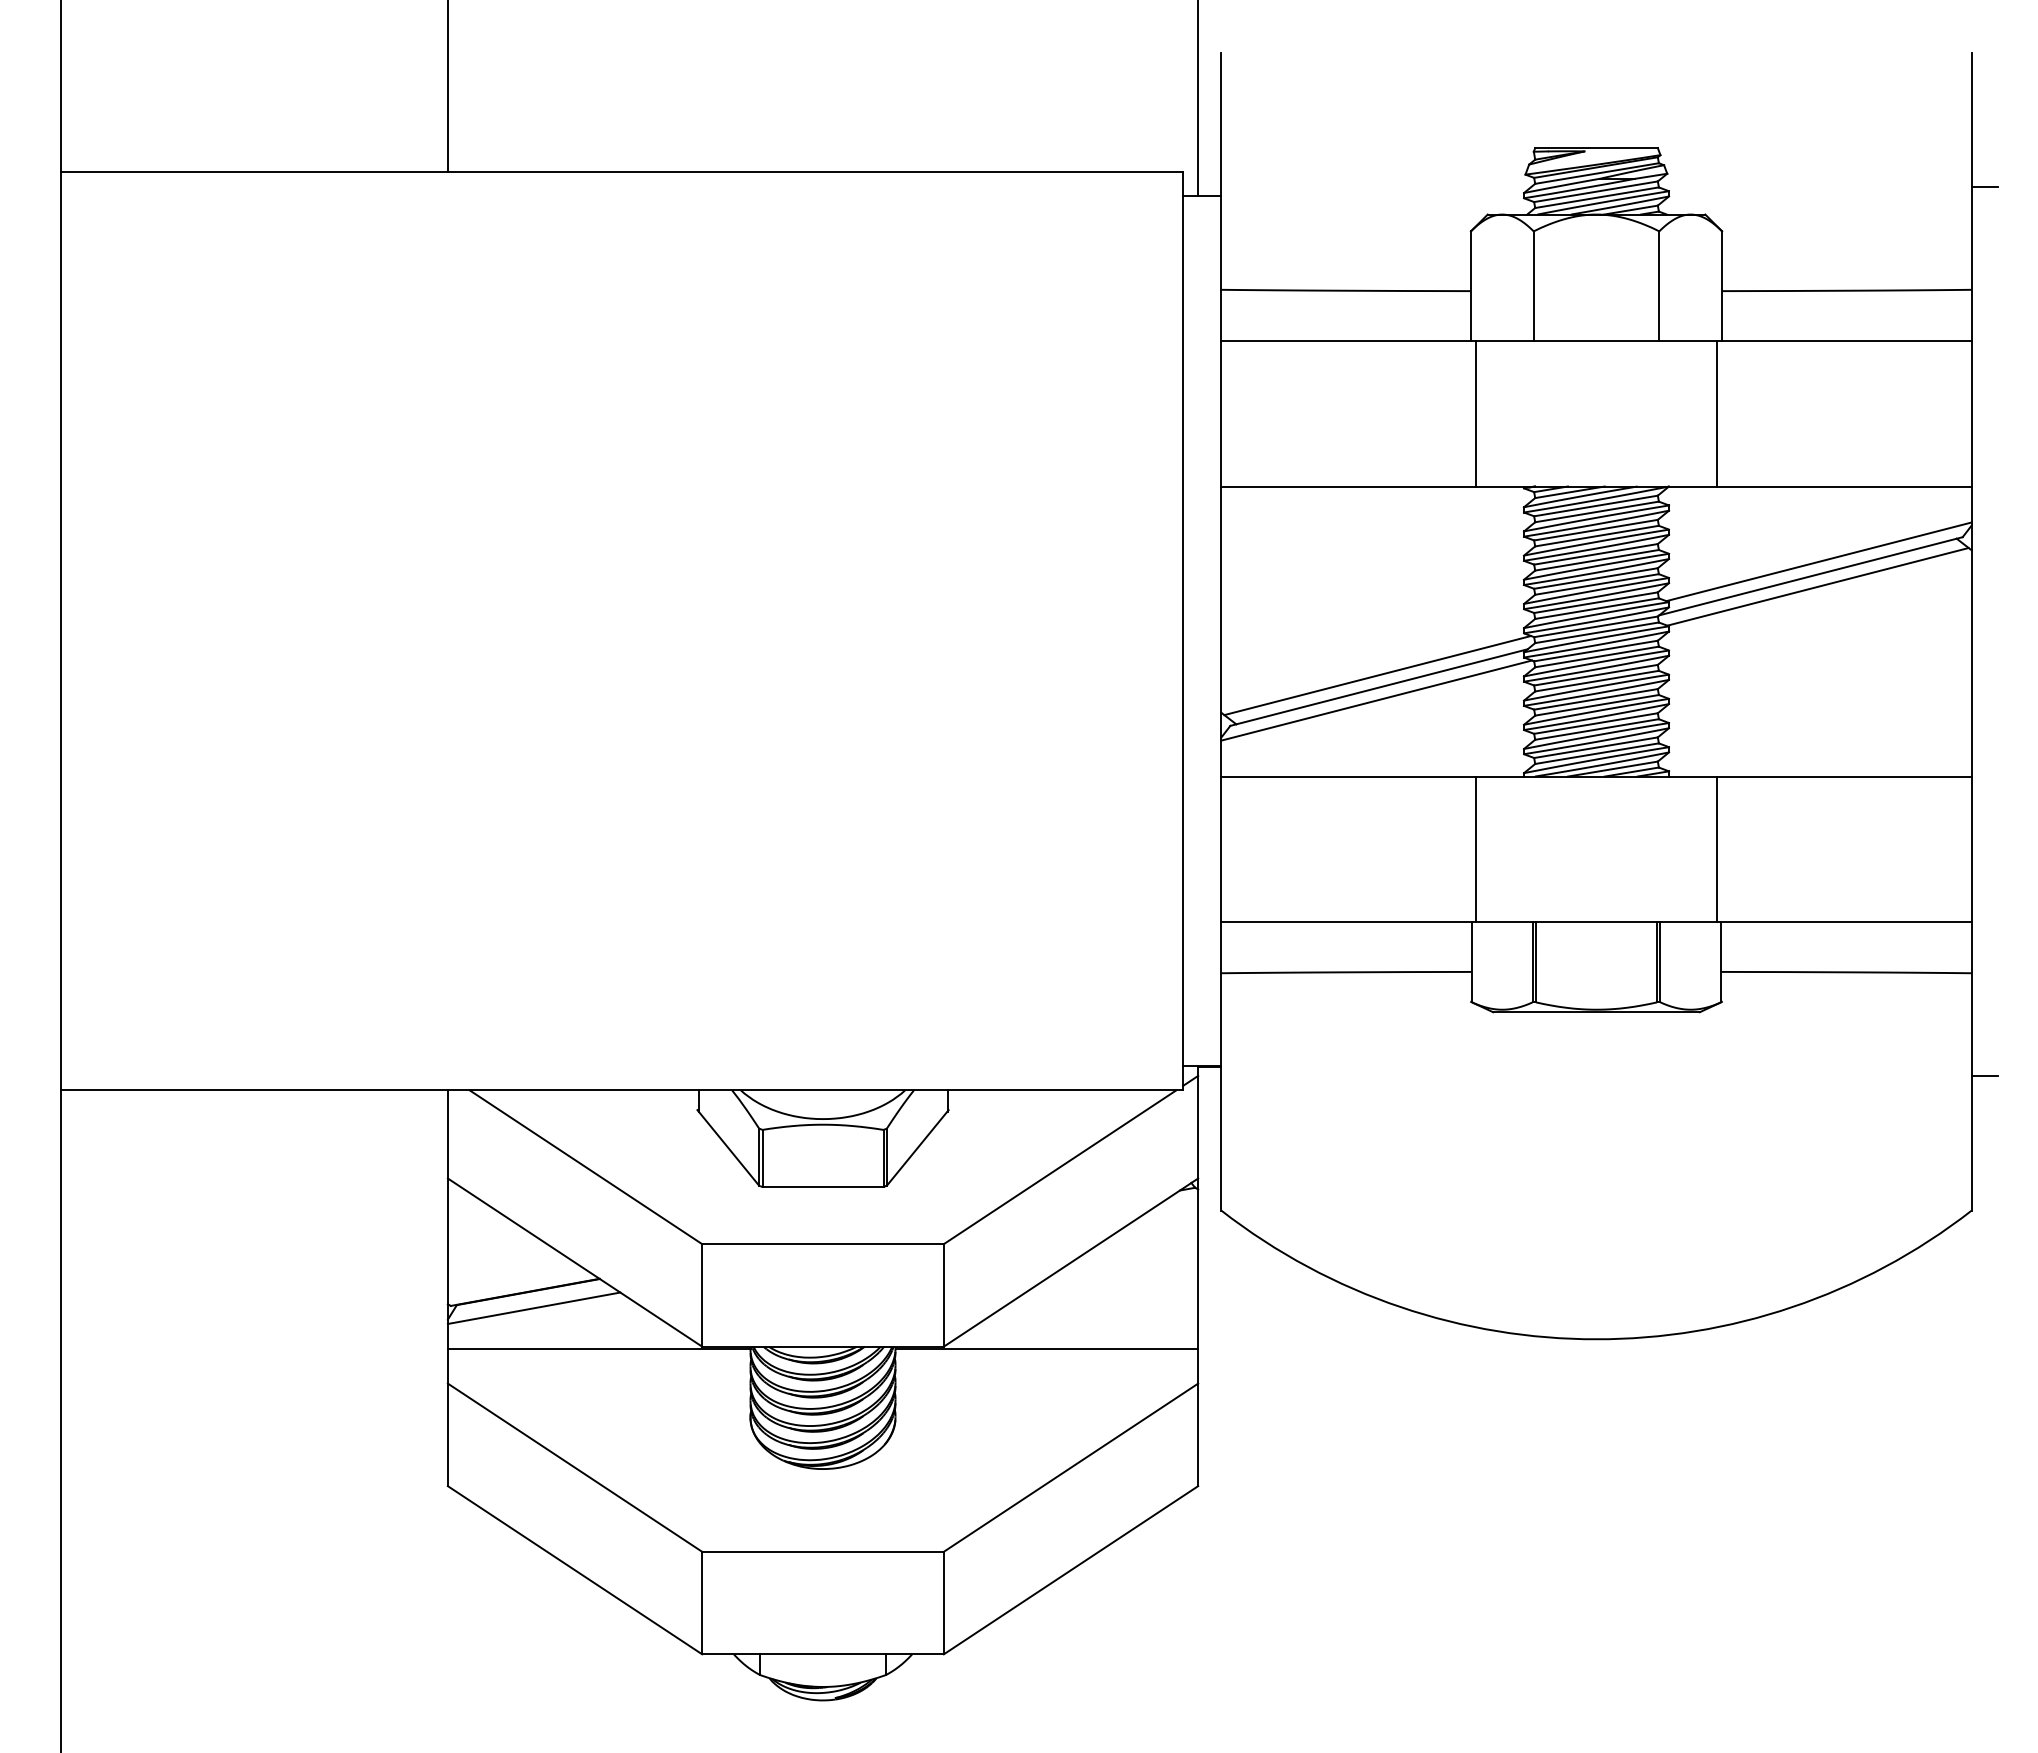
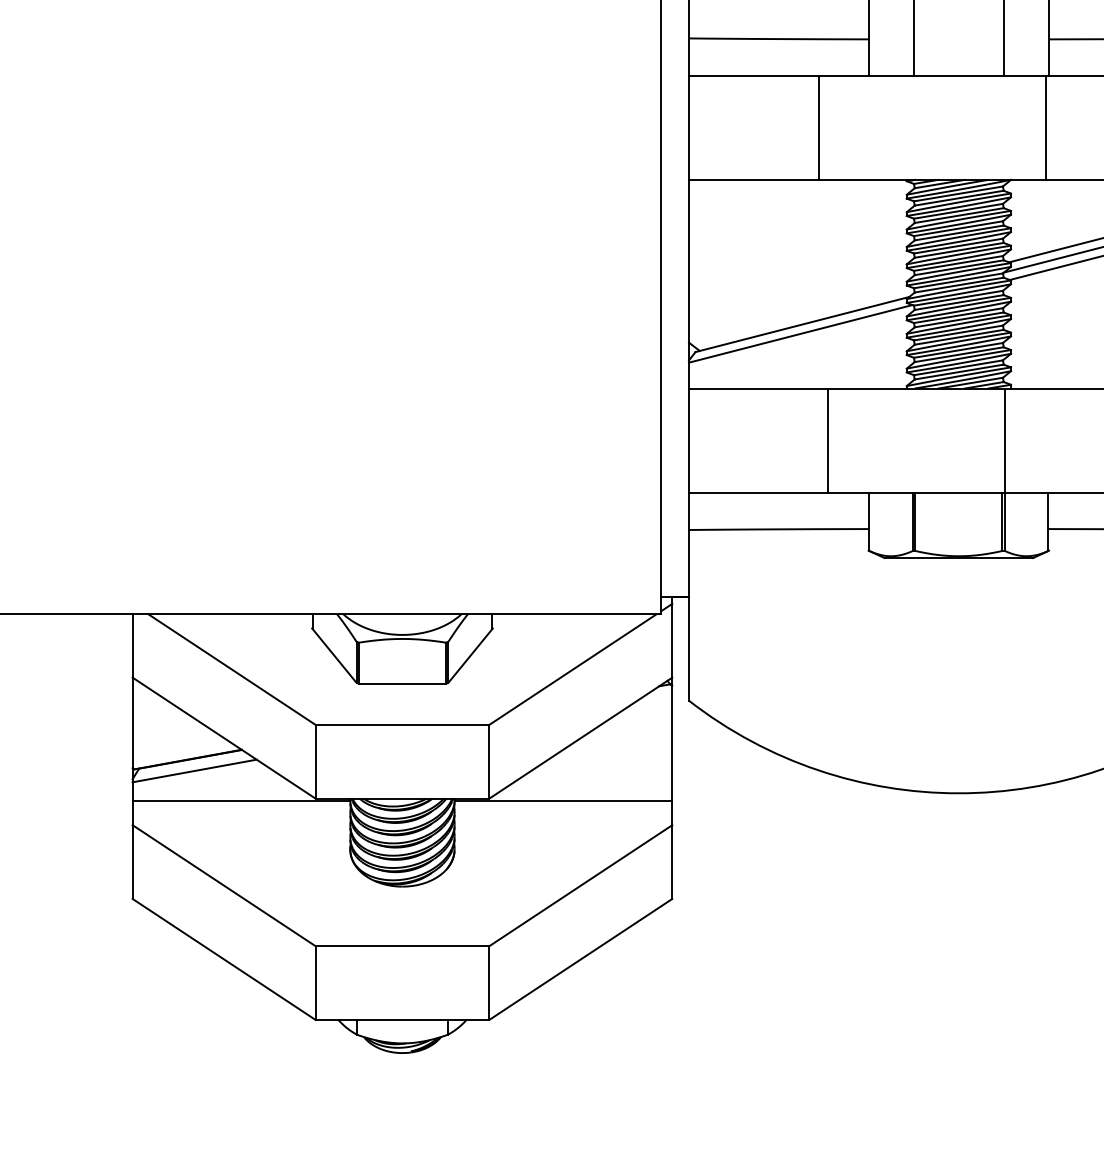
line: (1475, 413) -> (819, 127), moved
line: (1377, 675) -> (801, 315), removed
line: (1475, 848) -> (827, 440), moved
line: (1717, 848) -> (1004, 440), moved

